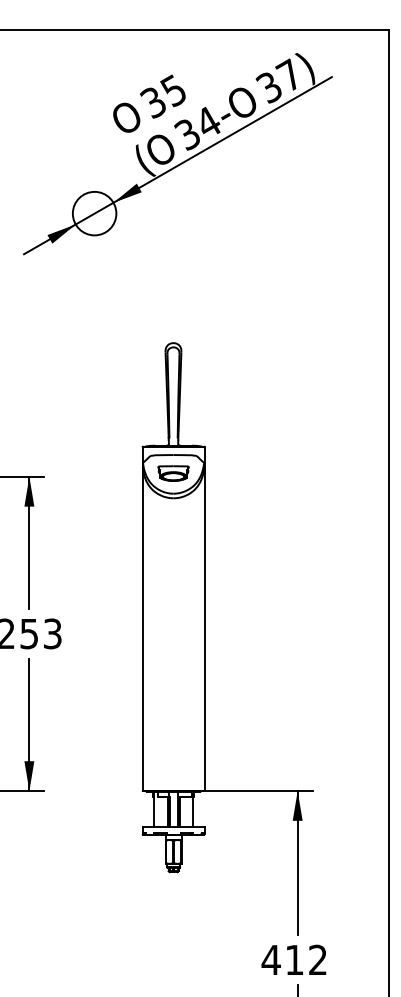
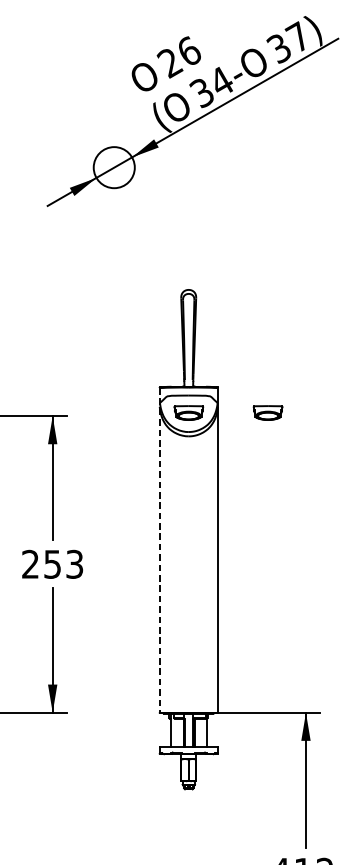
text: (162, 96) -> (178, 57), 35 -> 26
part: (257, 473) -> (268, 412), added
line: (142, 618) -> (159, 549), solid -> dashed

